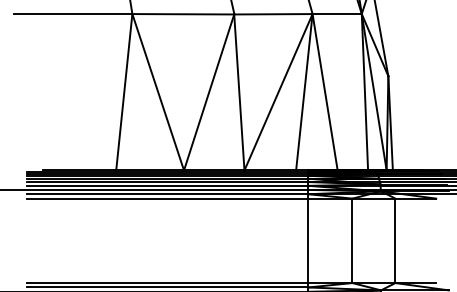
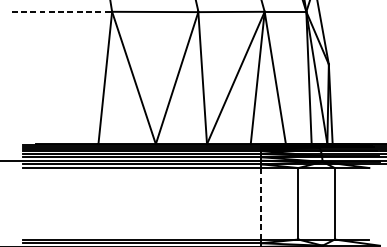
line: (73, 14) -> (62, 12), solid -> dashed
line: (308, 240) -> (261, 203), solid -> dashed

